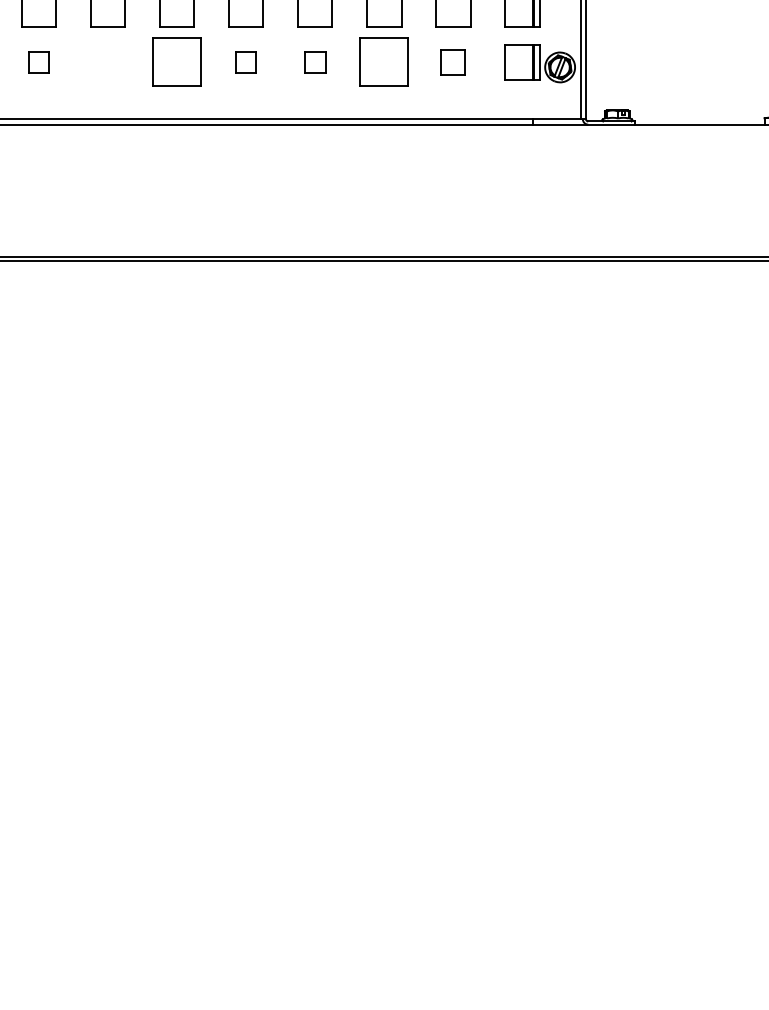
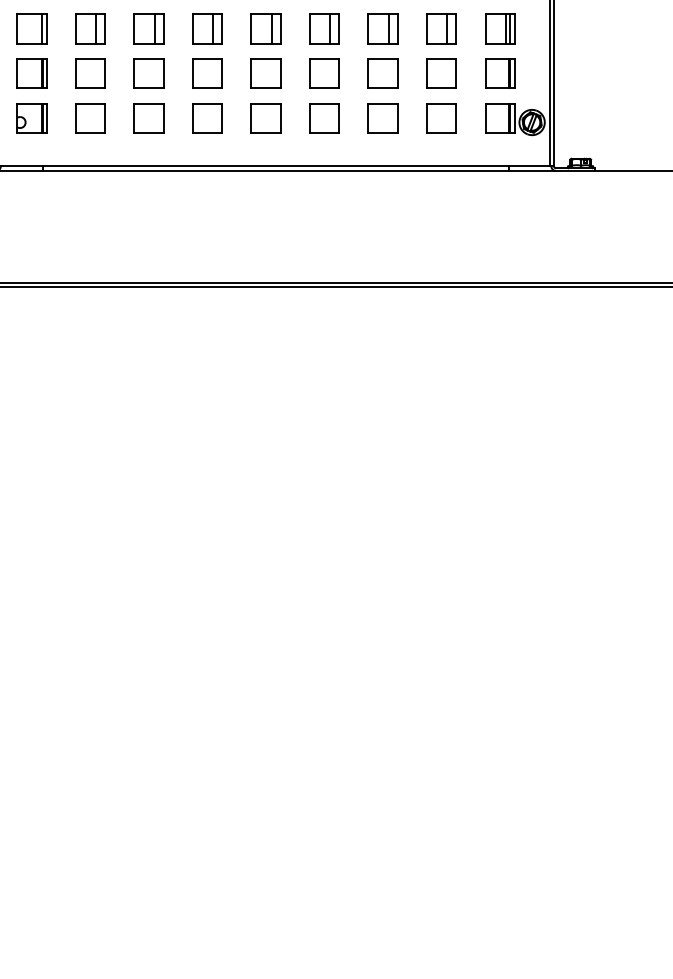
part: (38, 62) -> (90, 118), size x1.67
part: (107, 62) -> (148, 118), added
part: (177, 62) -> (207, 118), size x0.71
part: (245, 62) -> (265, 118), size x1.67
part: (315, 62) -> (324, 118), size x1.67
part: (383, 62) -> (382, 118), size x0.71
part: (453, 62) -> (441, 118), size x1.43

